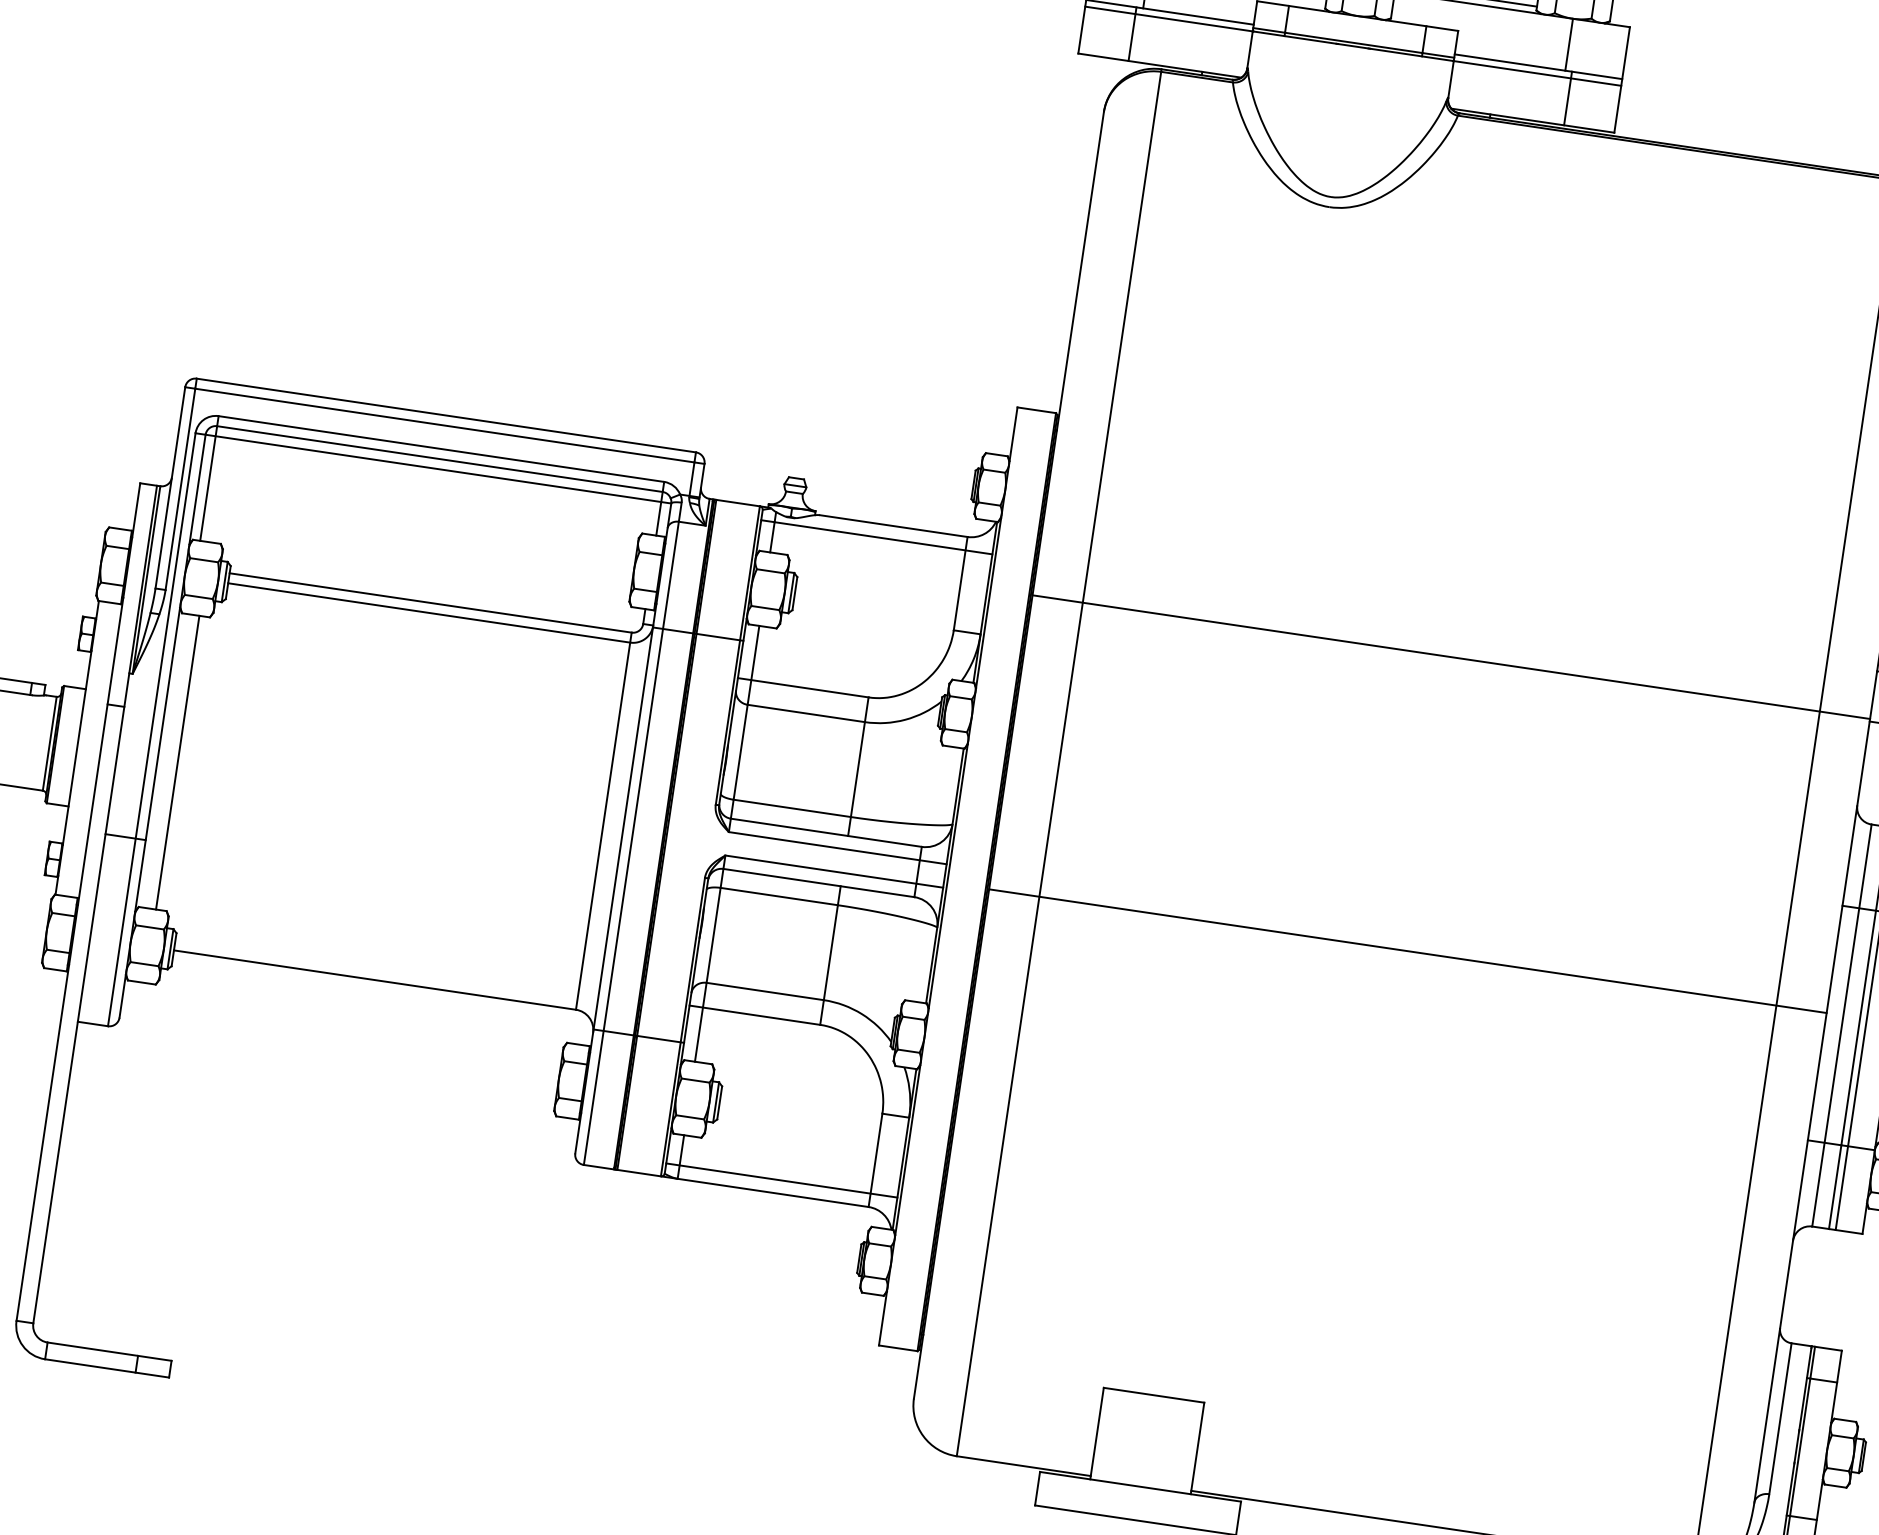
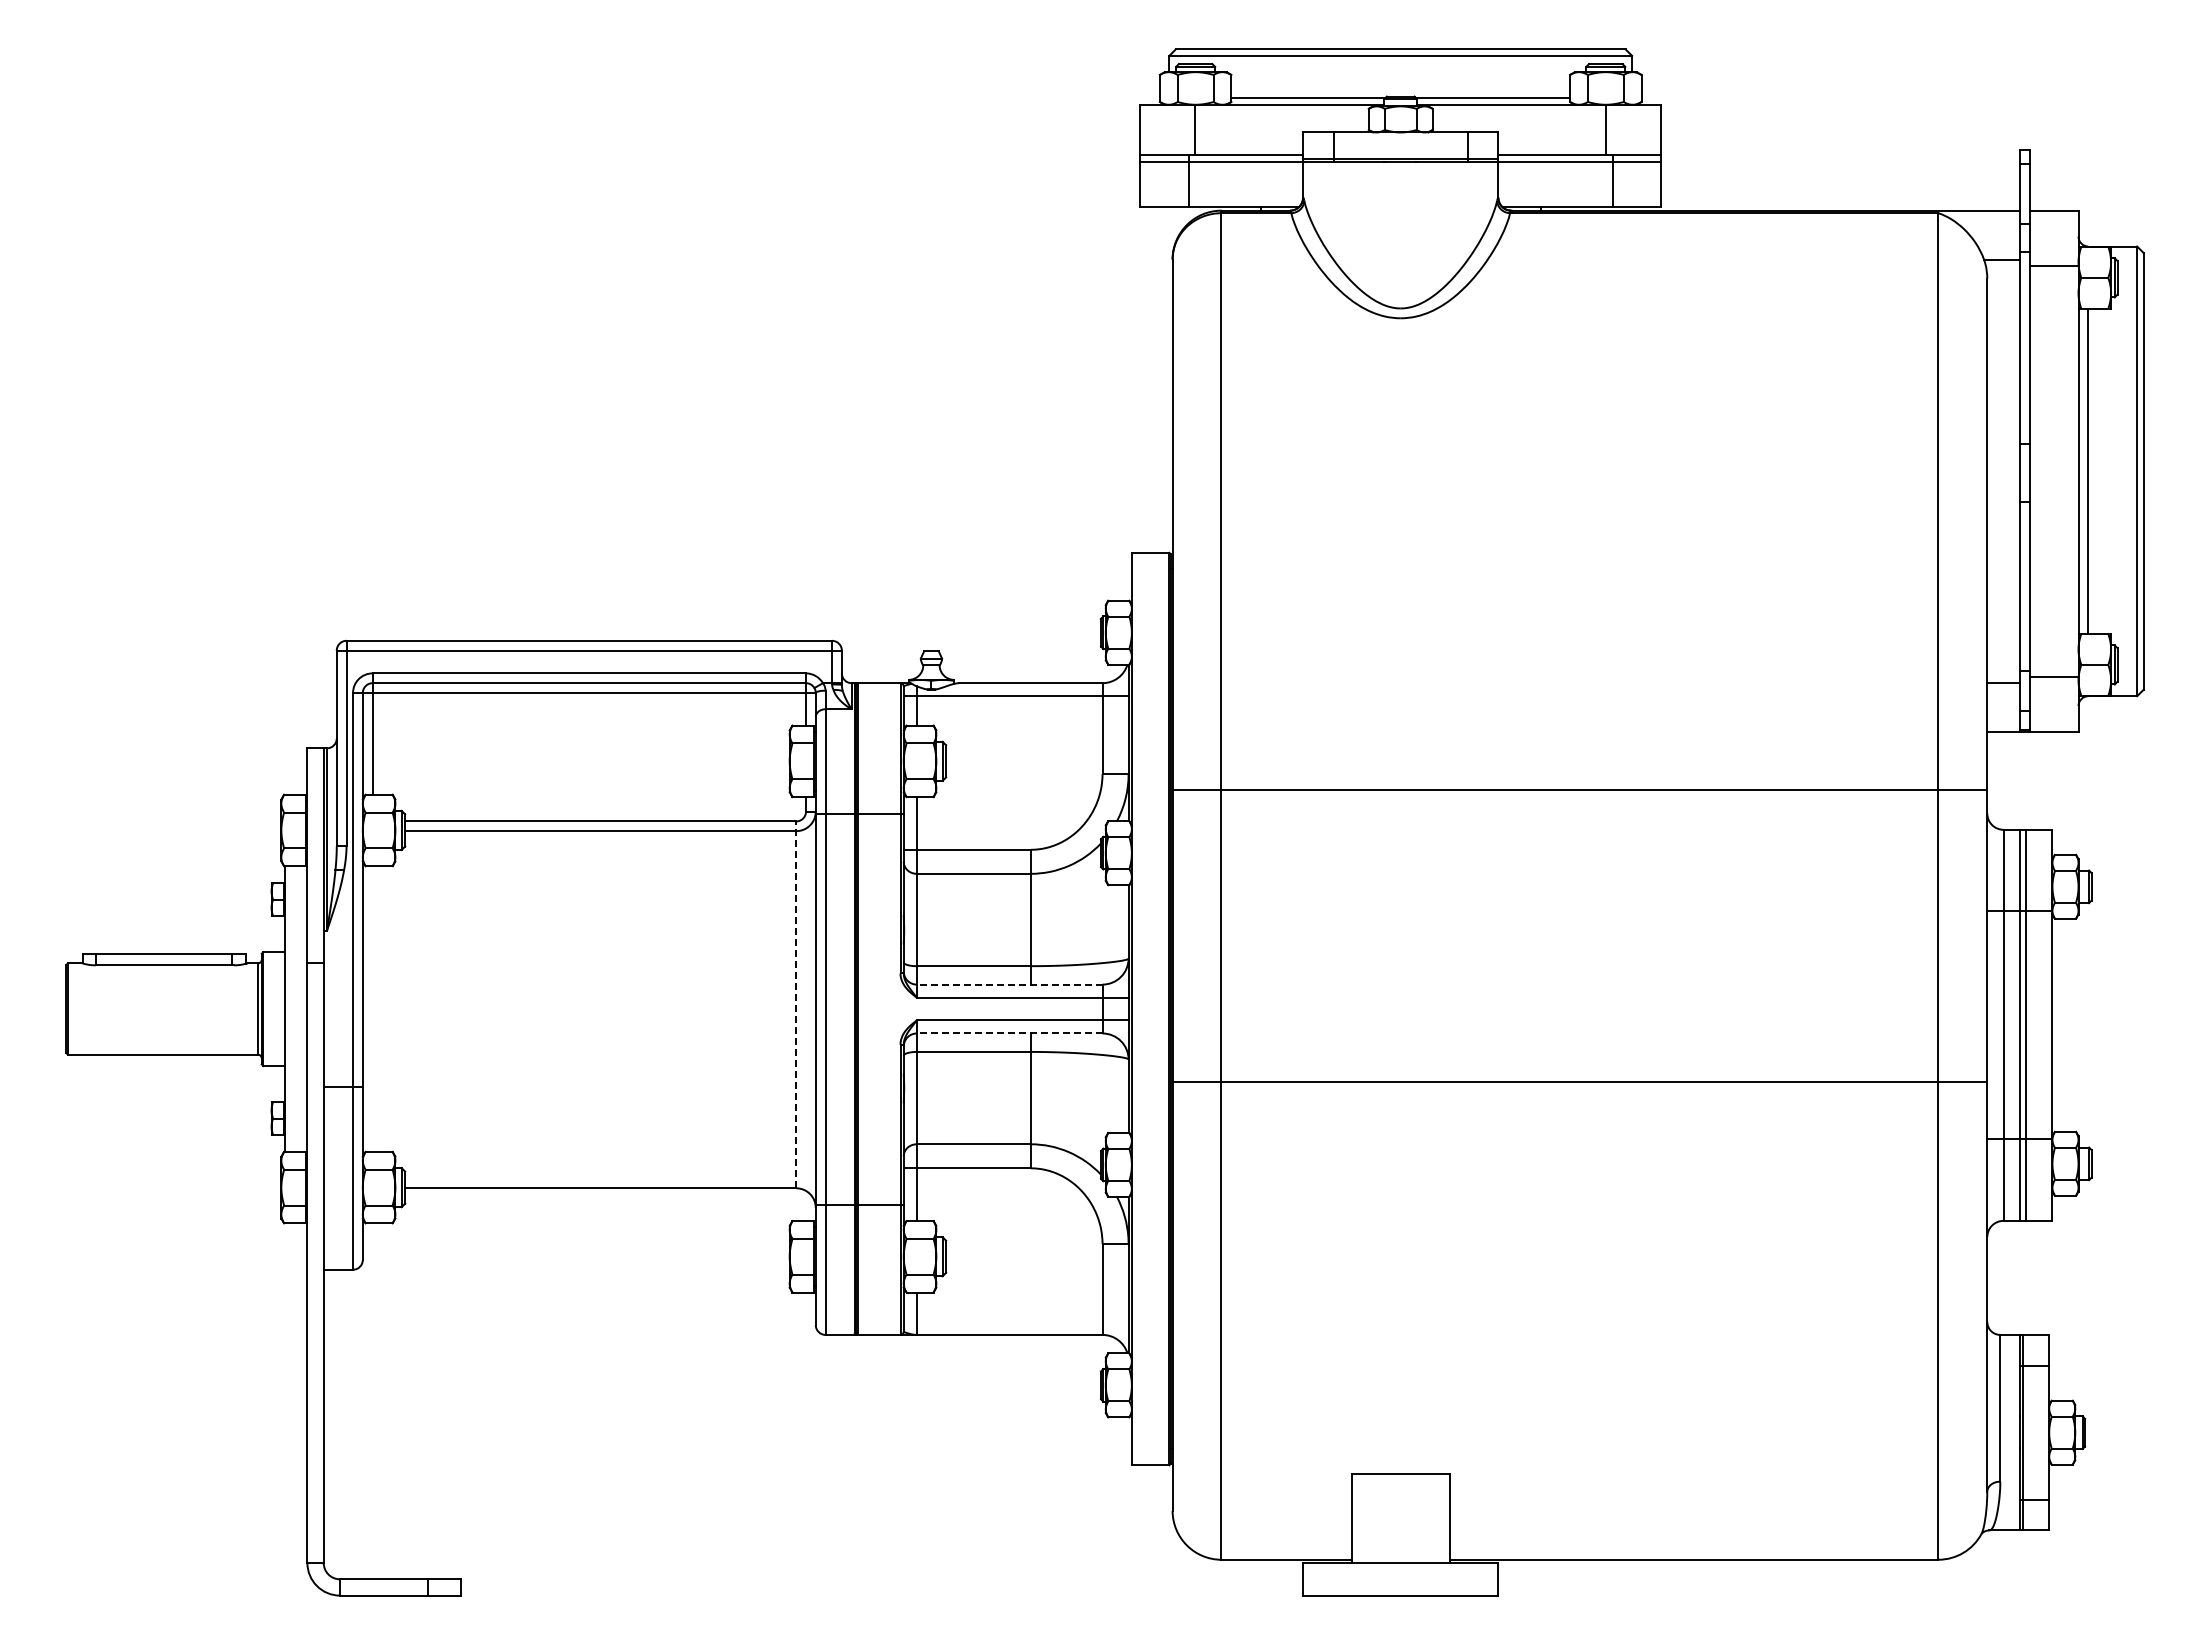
line: (1450, 657) -> (1579, 789), moved
line: (177, 762) -> (382, 1008), removed
line: (604, 820) -> (796, 1004), solid -> dashed
line: (826, 832) -> (1009, 984), solid -> dashed
line: (818, 883) -> (1009, 1033), solid -> dashed
line: (1407, 951) -> (1579, 1081), moved
line: (781, 1180) -> (1015, 1321), removed

